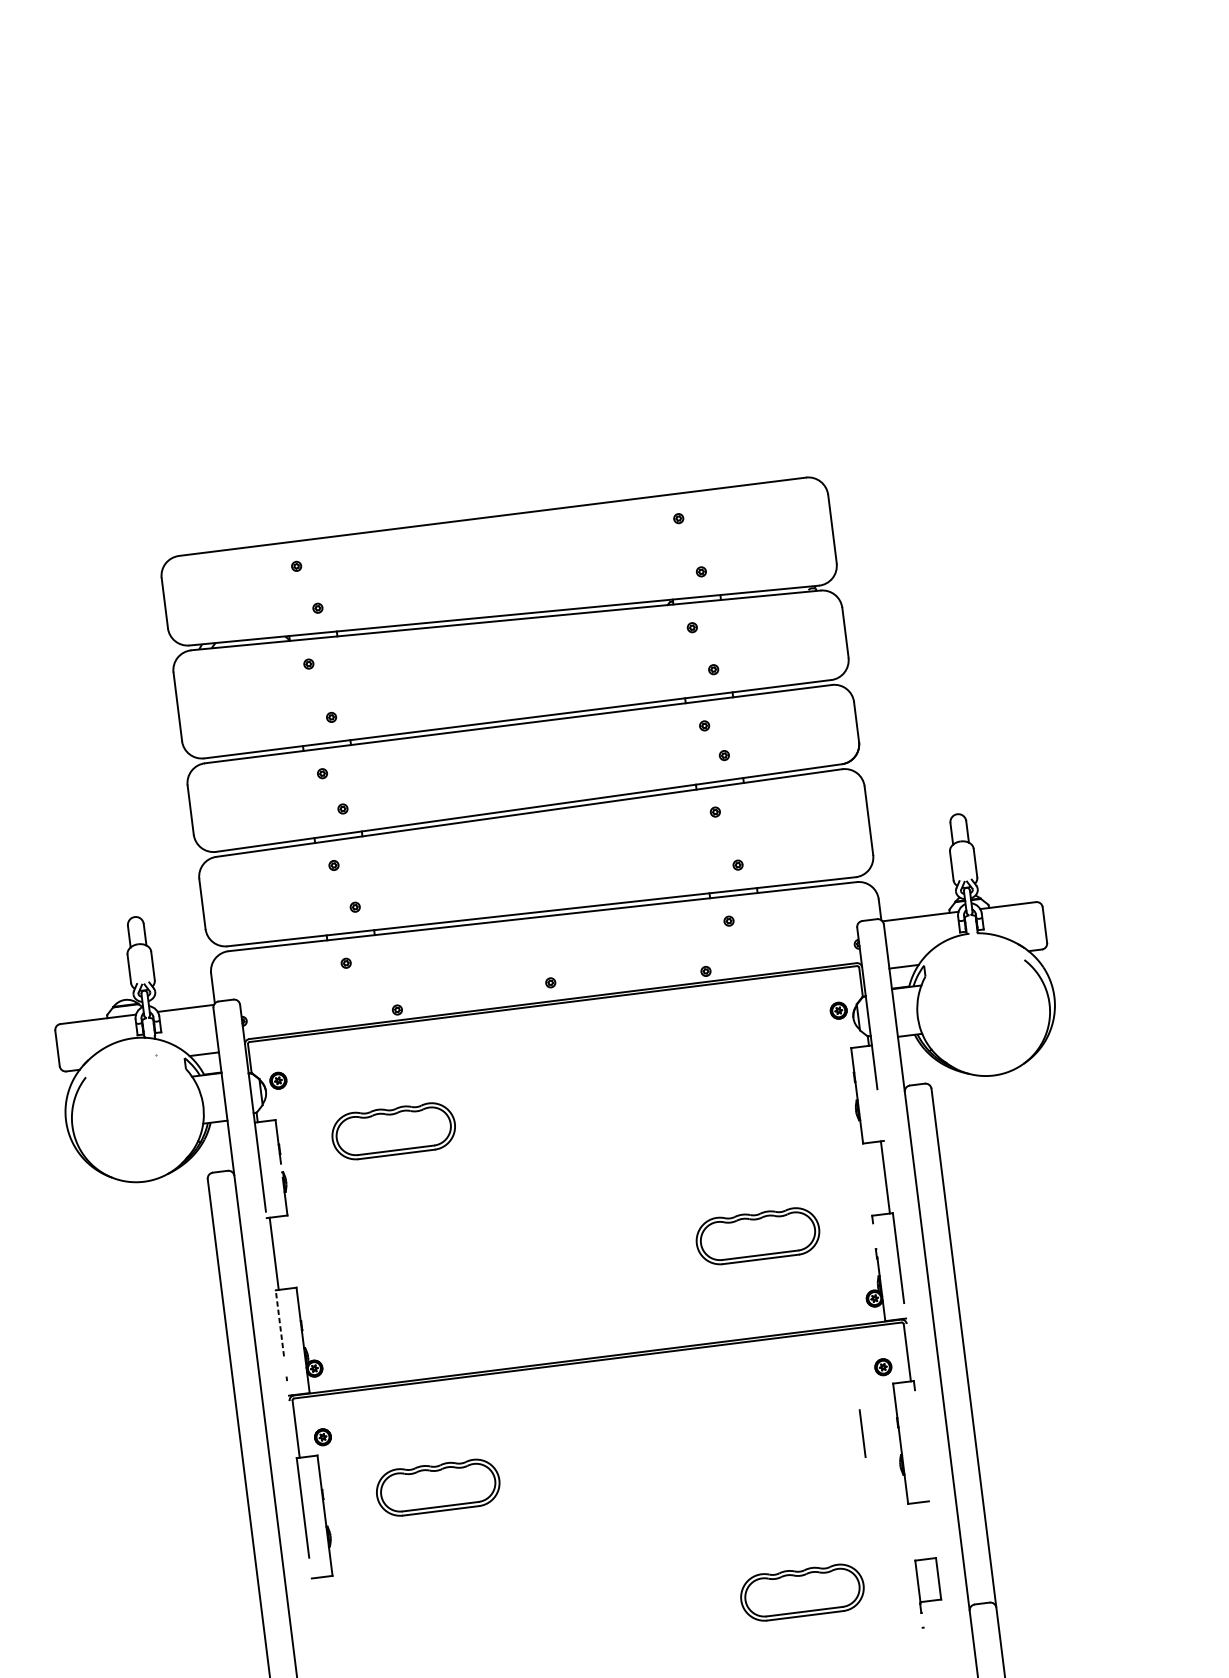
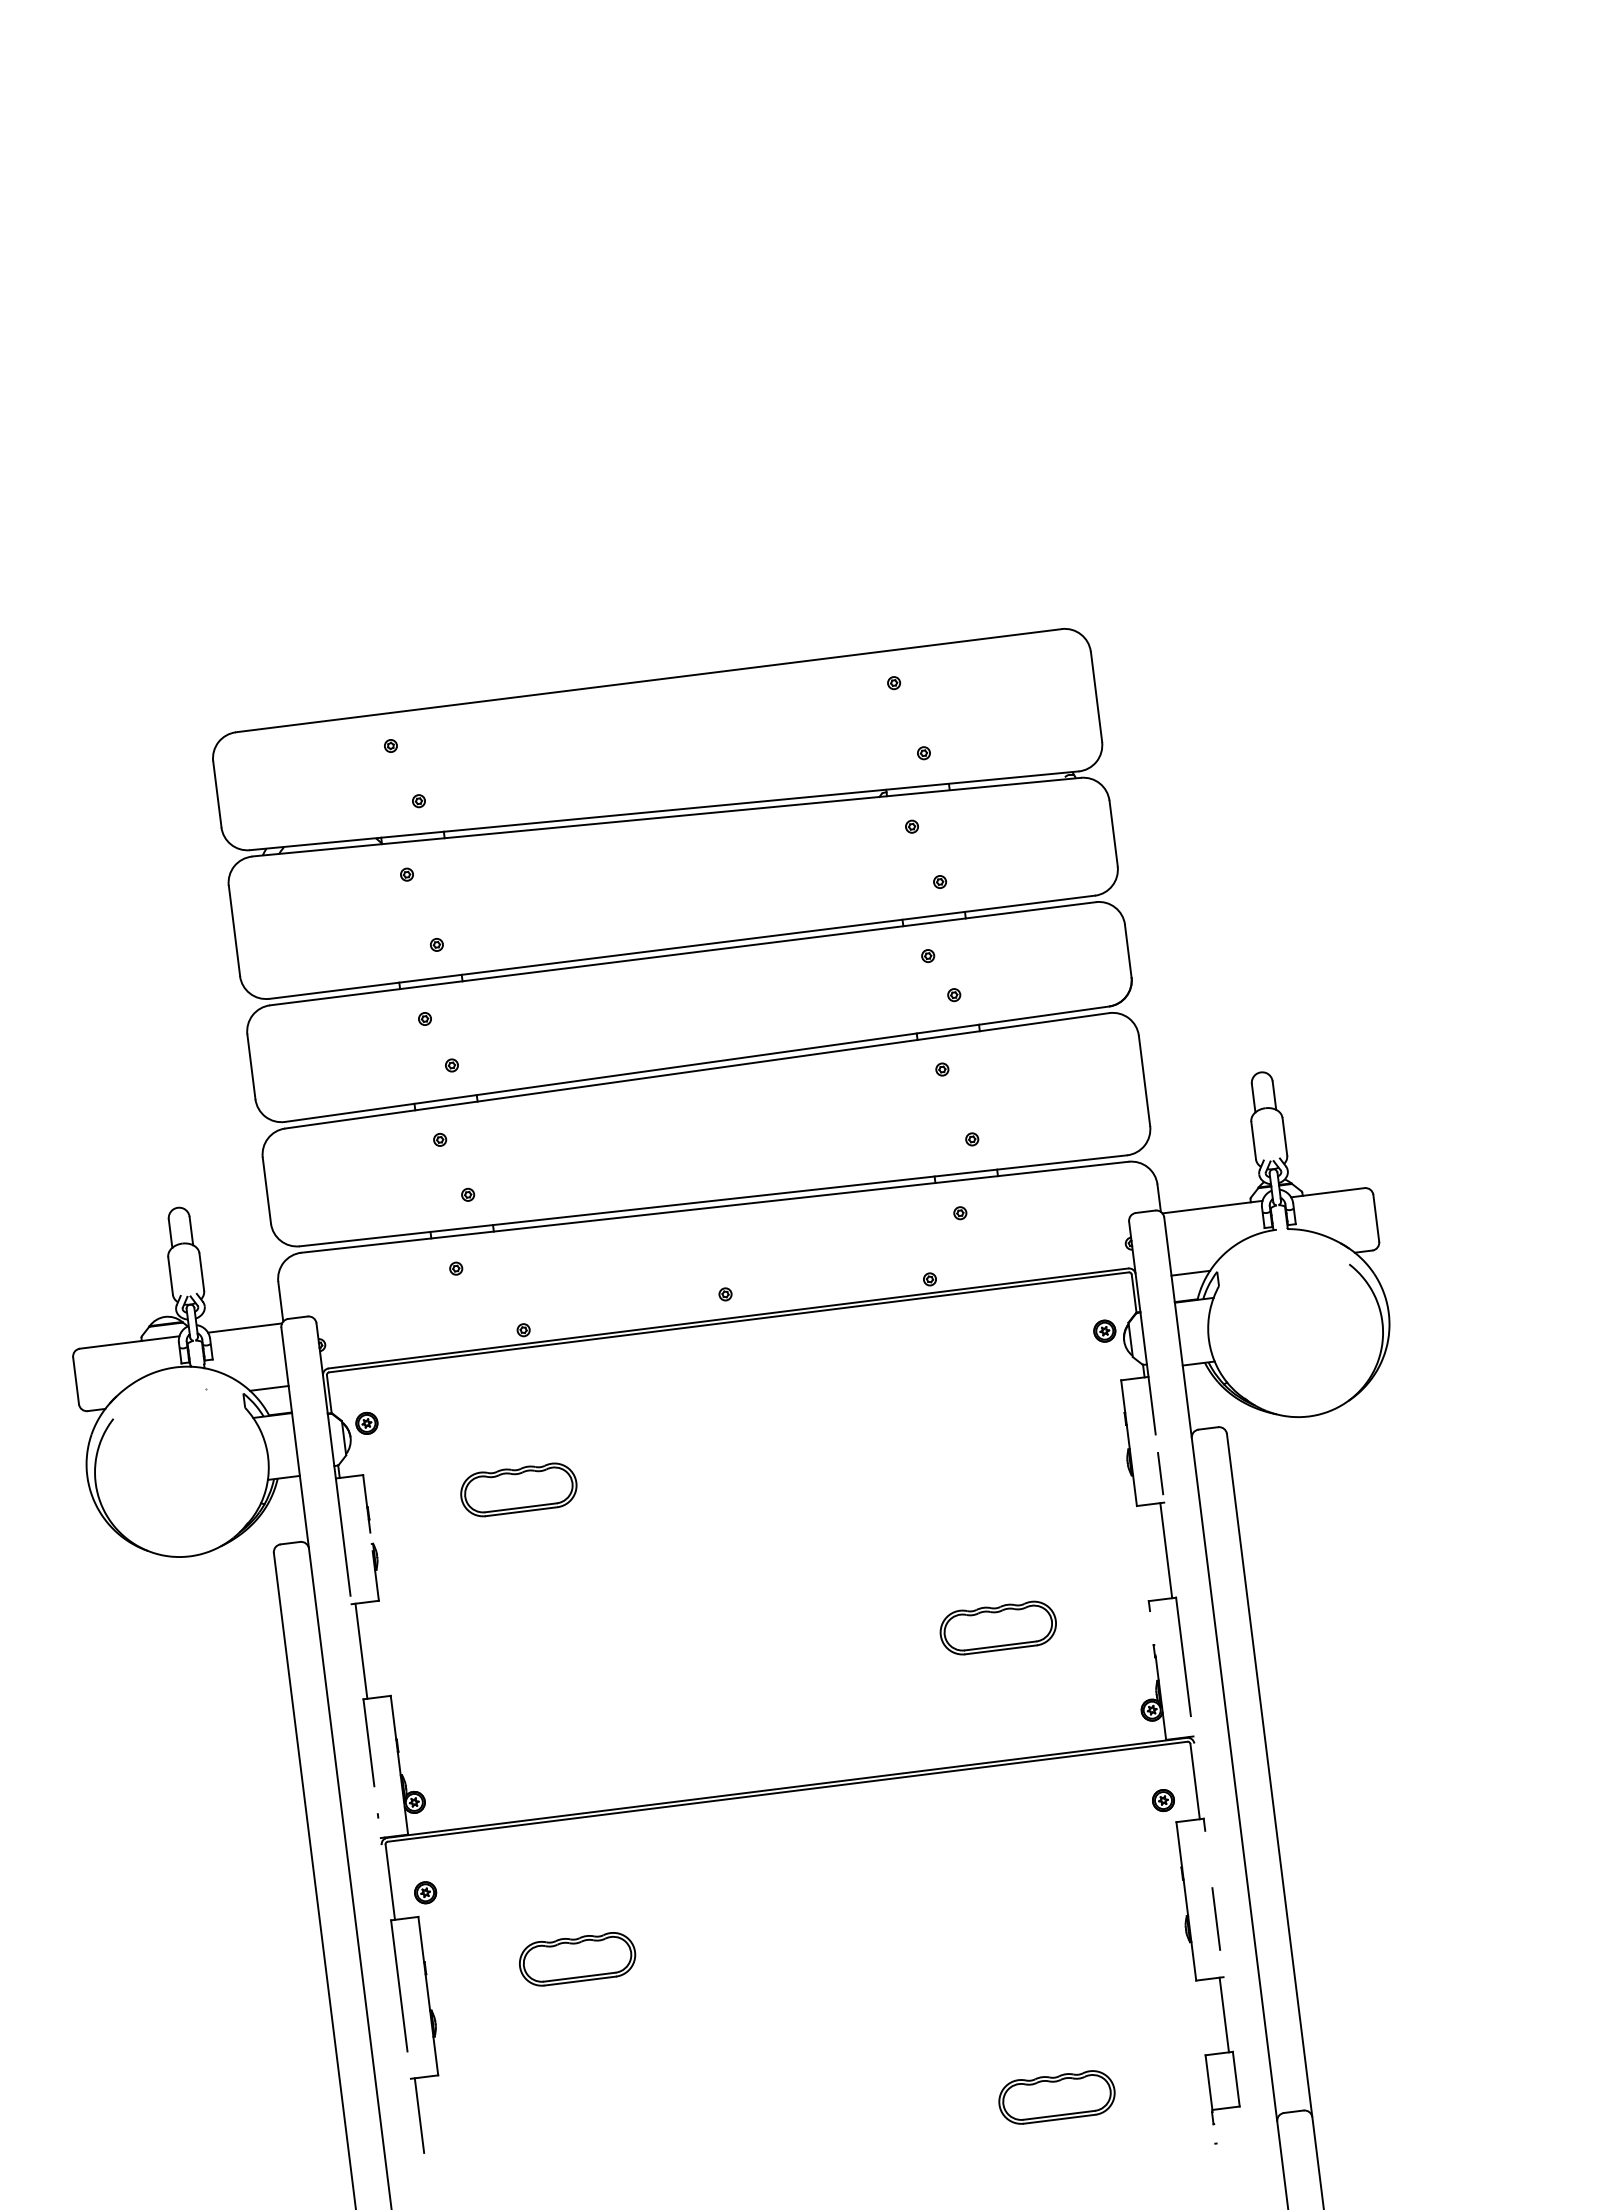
line: (881, 1118) -> (1160, 1473), added
part: (393, 1130) -> (518, 1489), size x0.71
part: (757, 1235) -> (997, 1627), size x0.71
line: (279, 1323) -> (368, 1742), dashed -> solid
line: (862, 1433) -> (1216, 1918), moved
part: (438, 1487) -> (577, 1959), size x0.71
line: (928, 1529) -> (1223, 2014), added
part: (802, 1592) -> (1056, 2097), size x0.71
line: (318, 1606) -> (419, 2115), added

